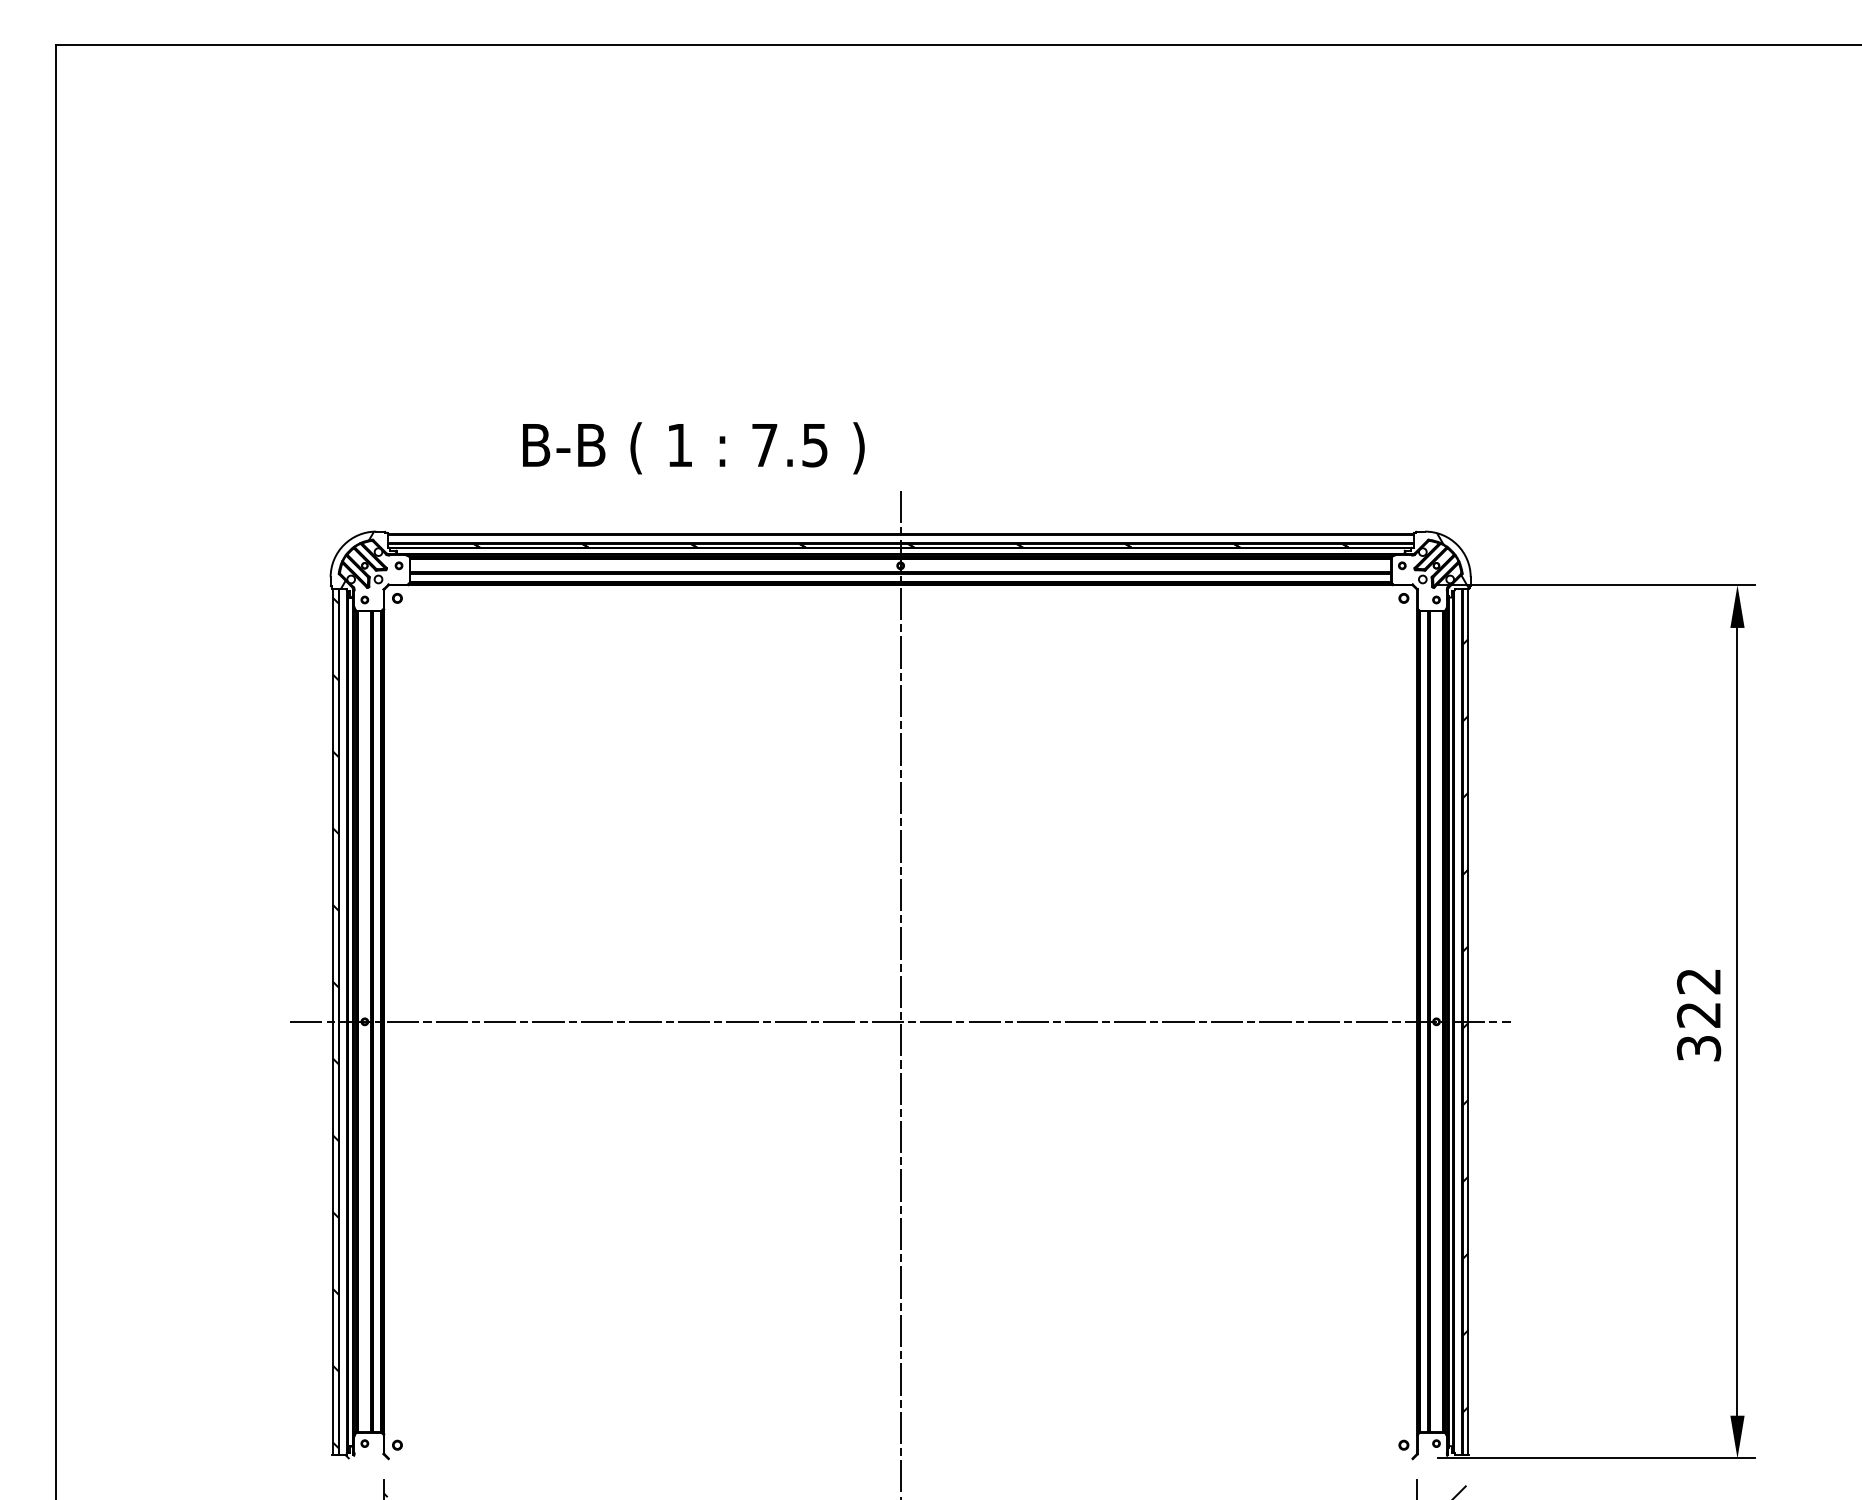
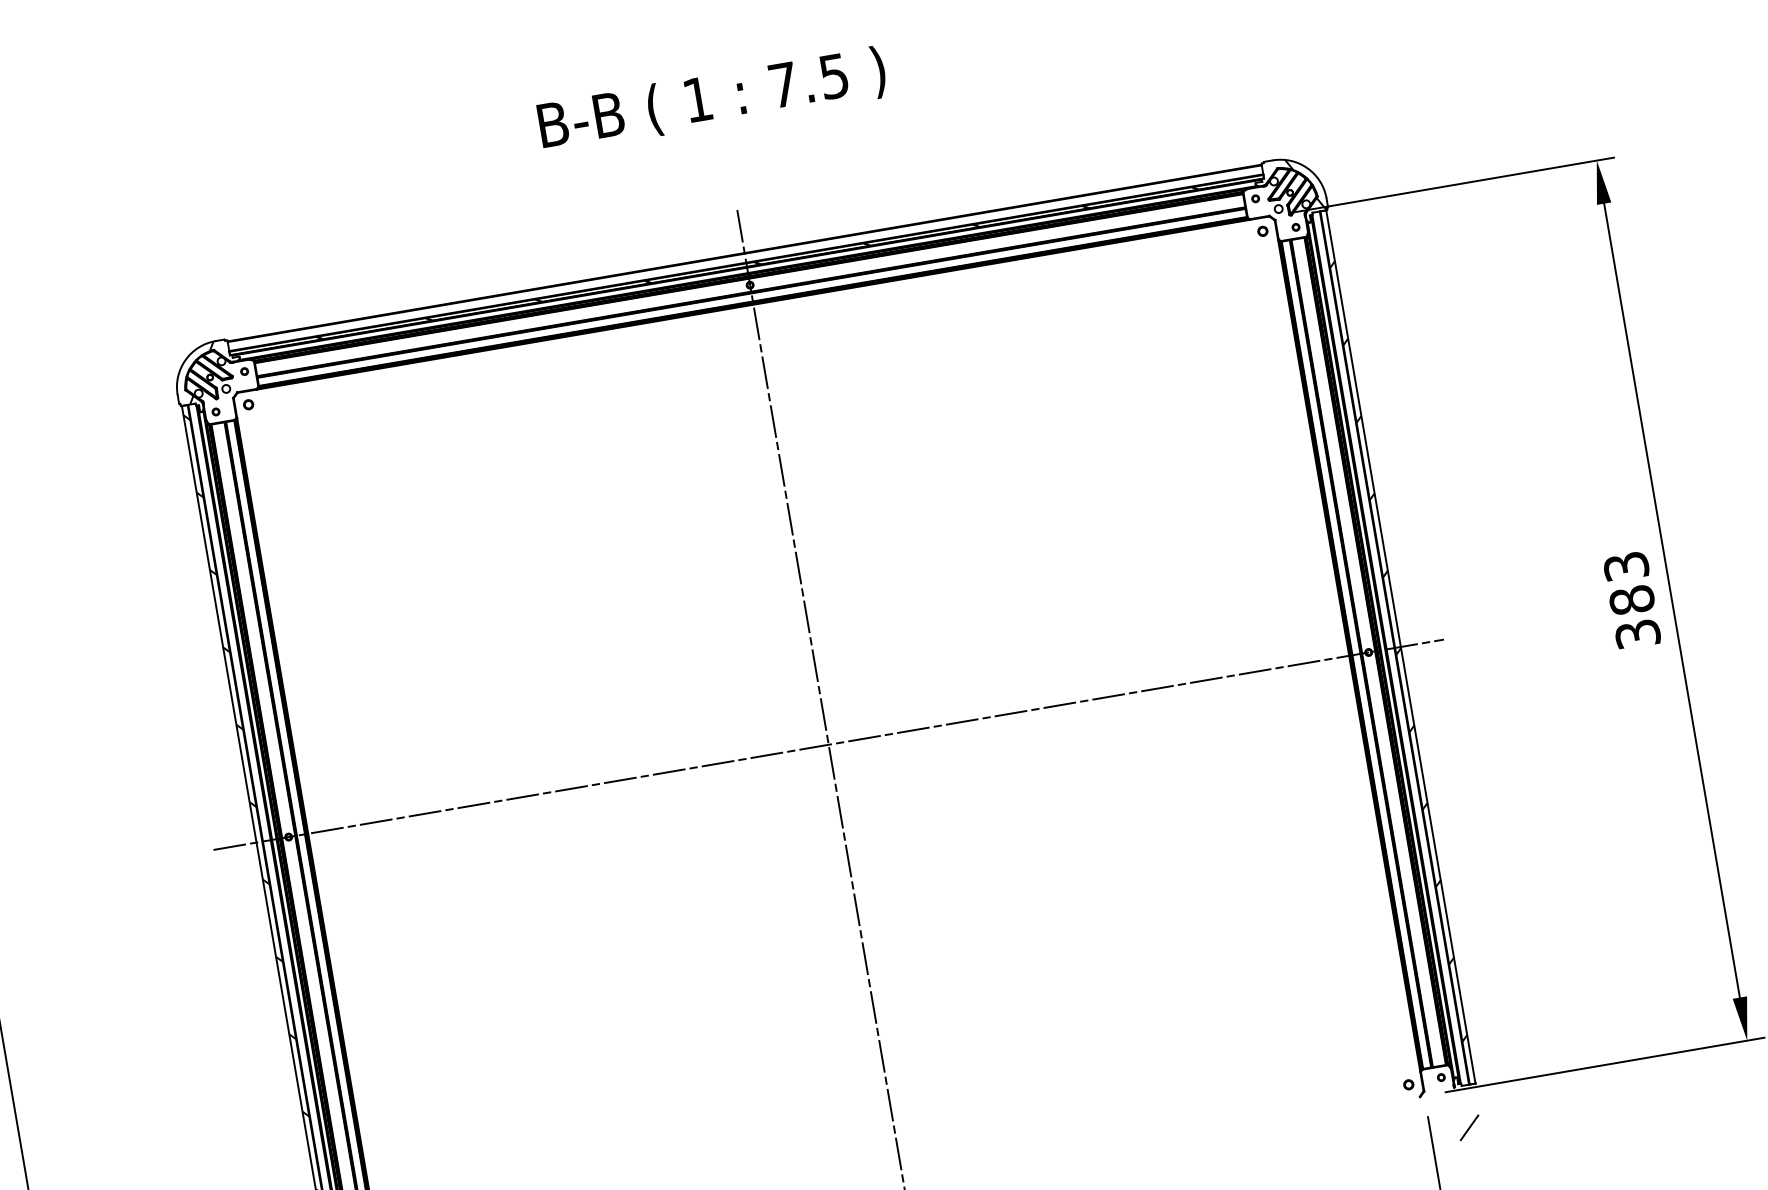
text: (693, 448) -> (712, 100), moved
text: (1698, 998) -> (1628, 583), 322 -> 383

